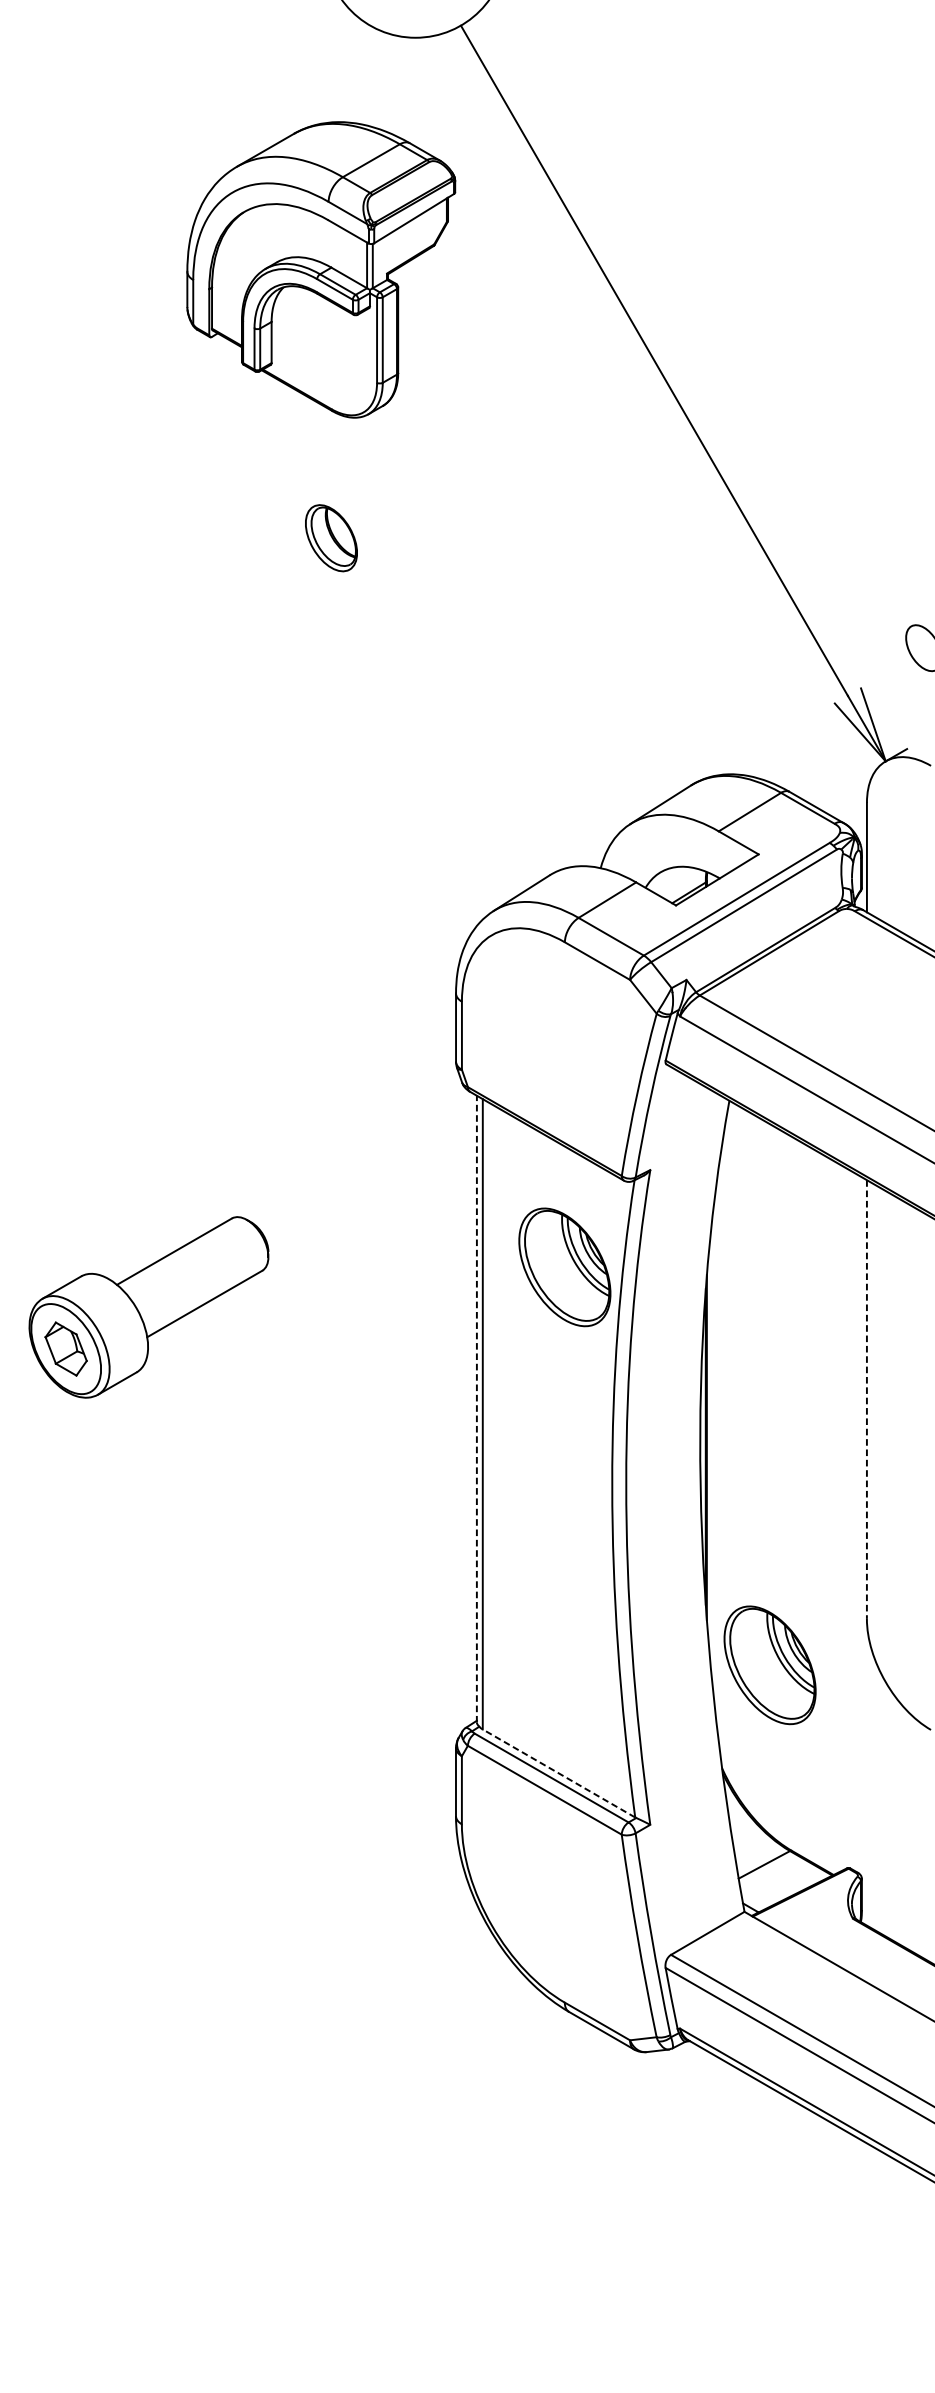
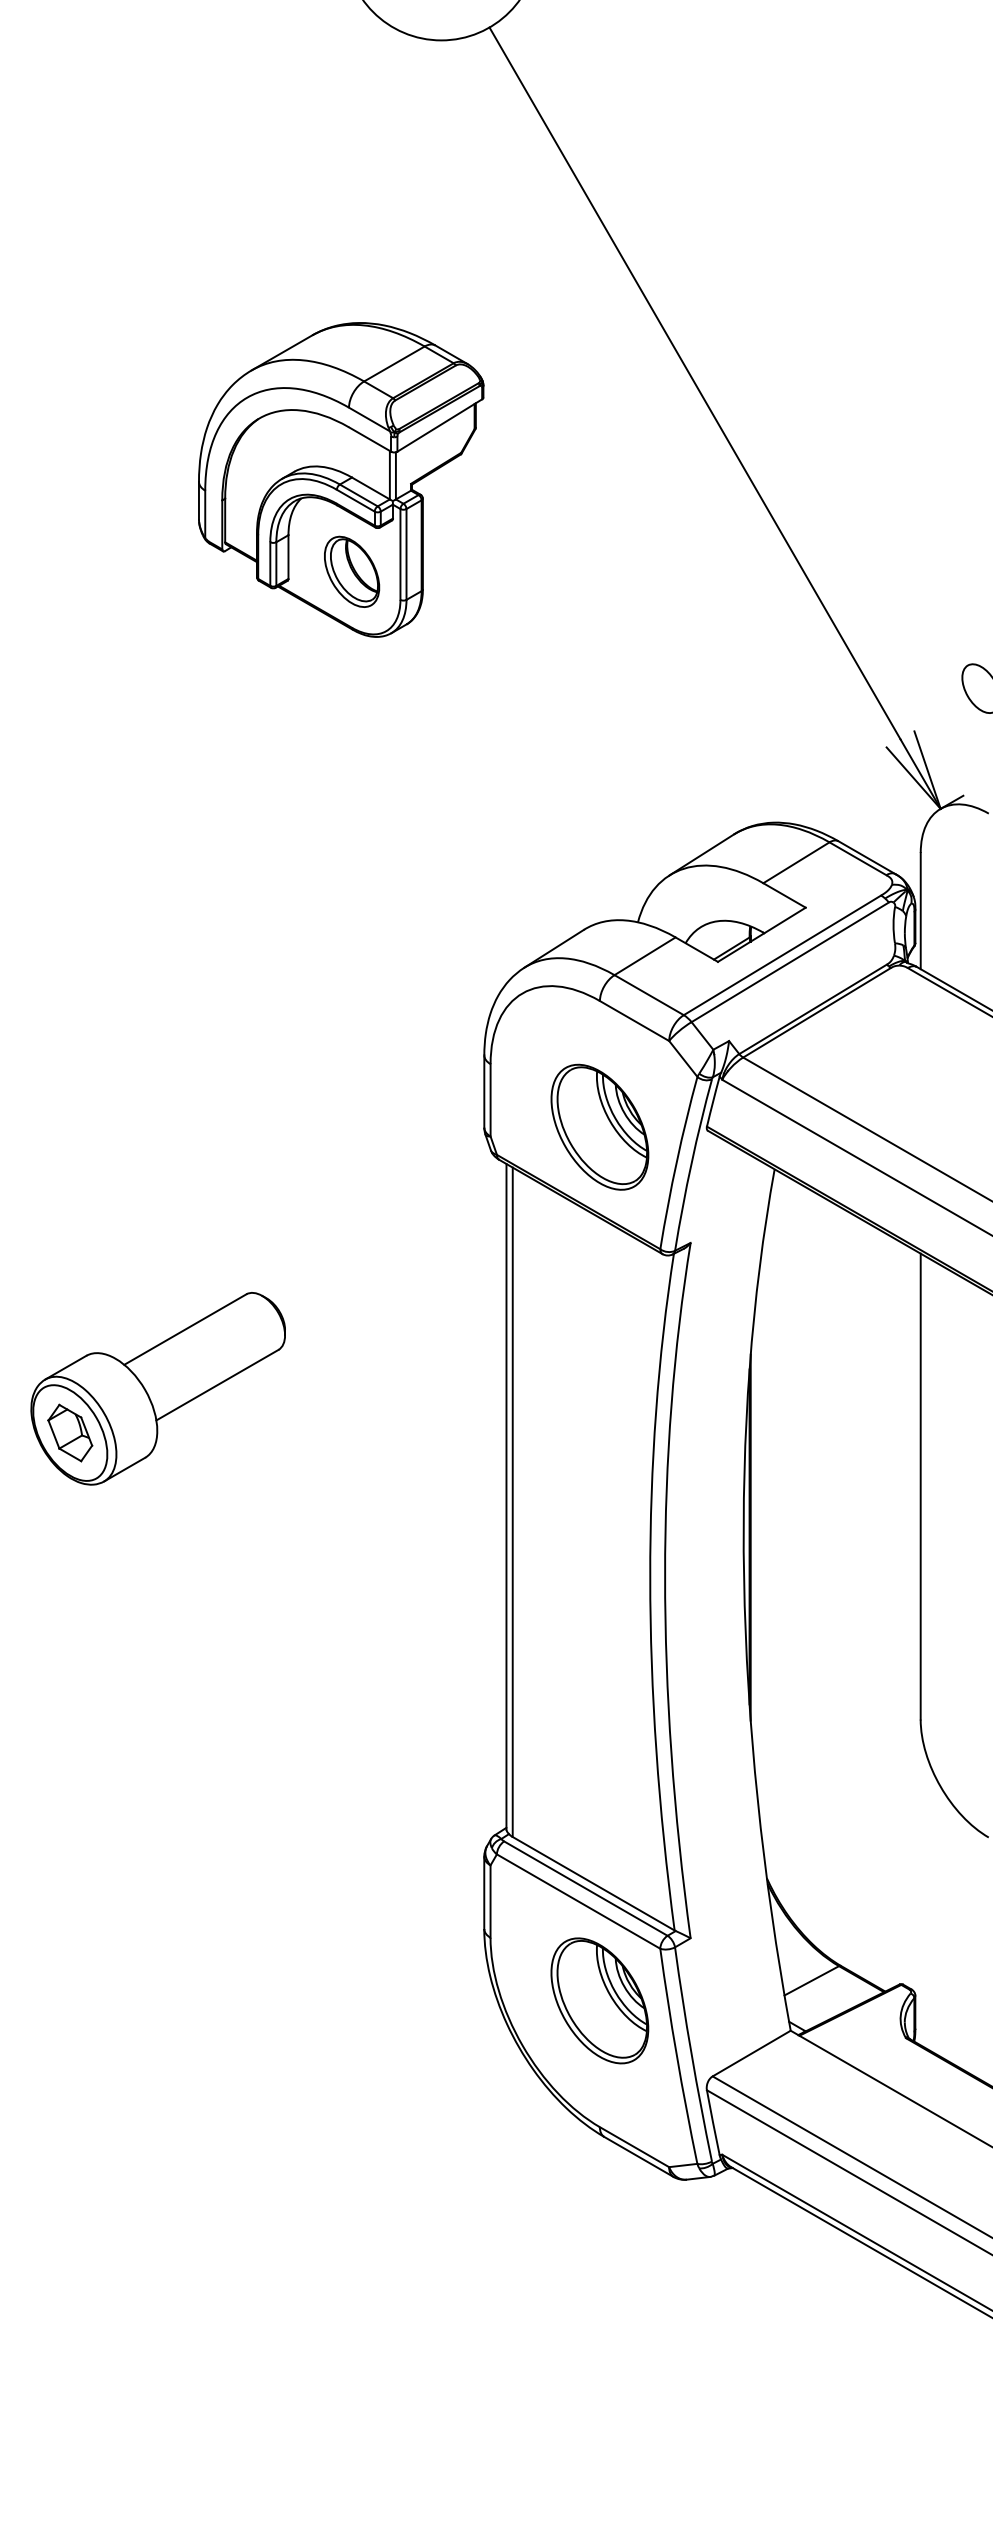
part: (321, 269) -> (341, 479), moved
part: (564, 1266) -> (599, 1126), moved
line: (866, 1399) -> (920, 1486), dashed -> solid
line: (476, 1408) -> (506, 1496), dashed -> solid
part: (769, 1664) -> (599, 2000), moved
line: (558, 1773) -> (593, 1883), dashed -> solid

